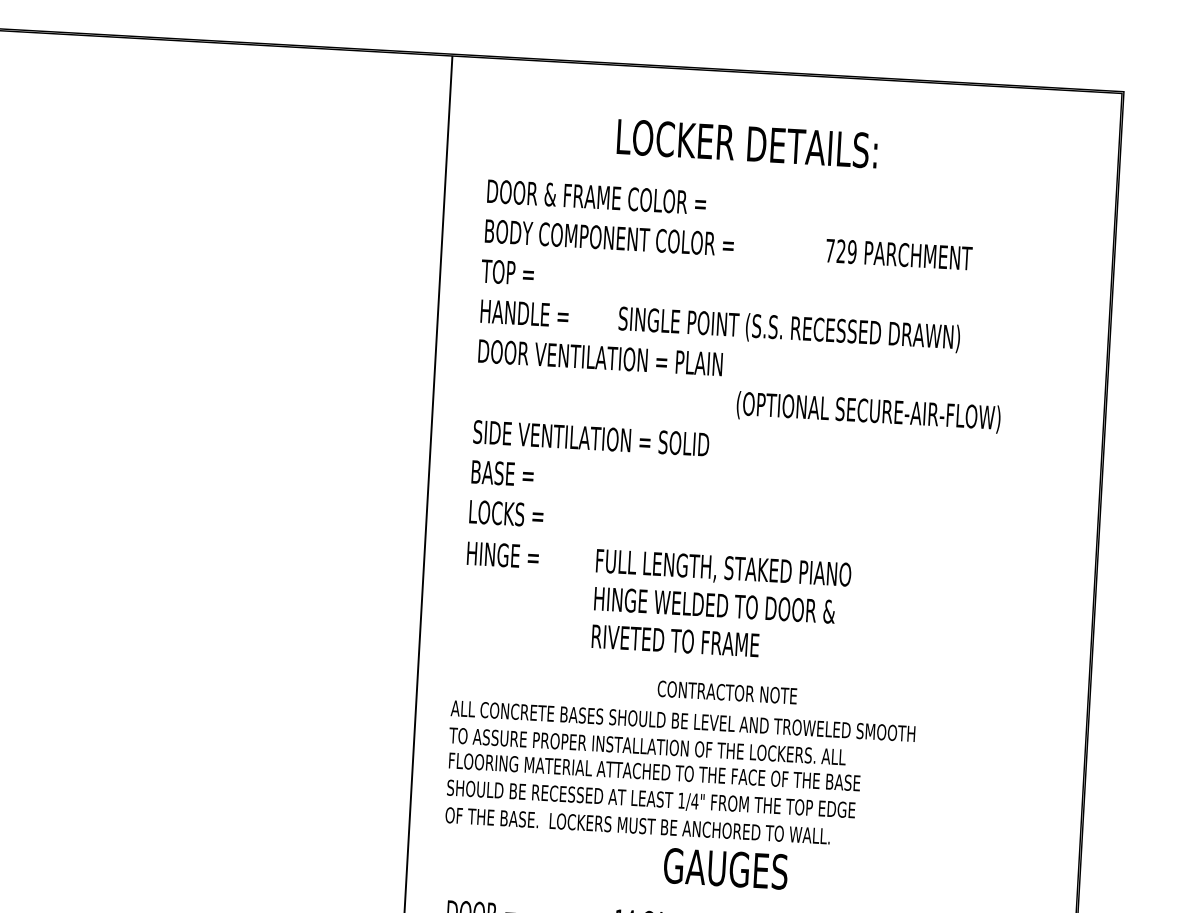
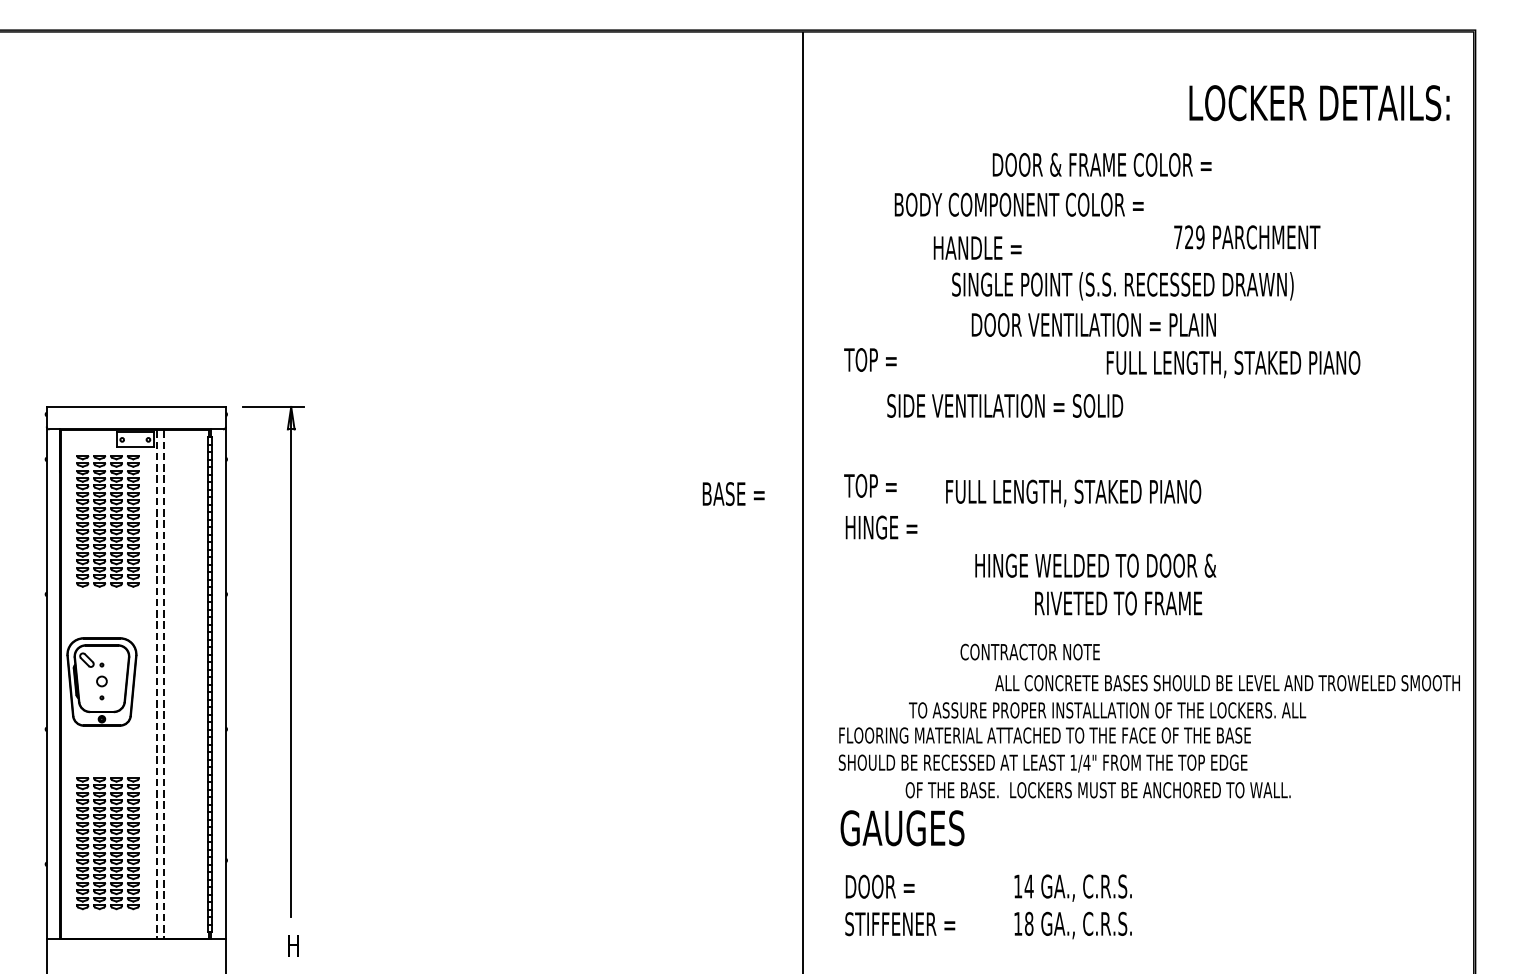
text: (747, 144) -> (1319, 103), moved
text: (596, 196) -> (1101, 164), moved
text: (608, 237) -> (1018, 204), moved
text: (899, 254) -> (1247, 237), moved
text: (507, 272) -> (870, 359), moved
text: (524, 313) -> (977, 247), moved
text: (789, 329) -> (1122, 286), moved
text: (600, 357) -> (1093, 324), moved
text: (868, 412) -> (1238, 364), (OPTIONAL SECURE-AIR-FLOW) -> FULL LENGTH, STAKED PIANO
text: (591, 437) -> (1005, 405), moved
text: (502, 473) -> (733, 493), moved
text: (505, 513) -> (881, 485), LOCKS = -> TOP =
text: (723, 569) -> (1073, 493), moved
text: (675, 640) -> (1118, 603), moved
text: (726, 691) -> (1029, 651), moved
text: (682, 721) -> (1227, 683), moved
text: (647, 746) -> (1107, 710), moved
text: (637, 826) -> (1097, 790), moved
text: (725, 869) -> (902, 828), moved

